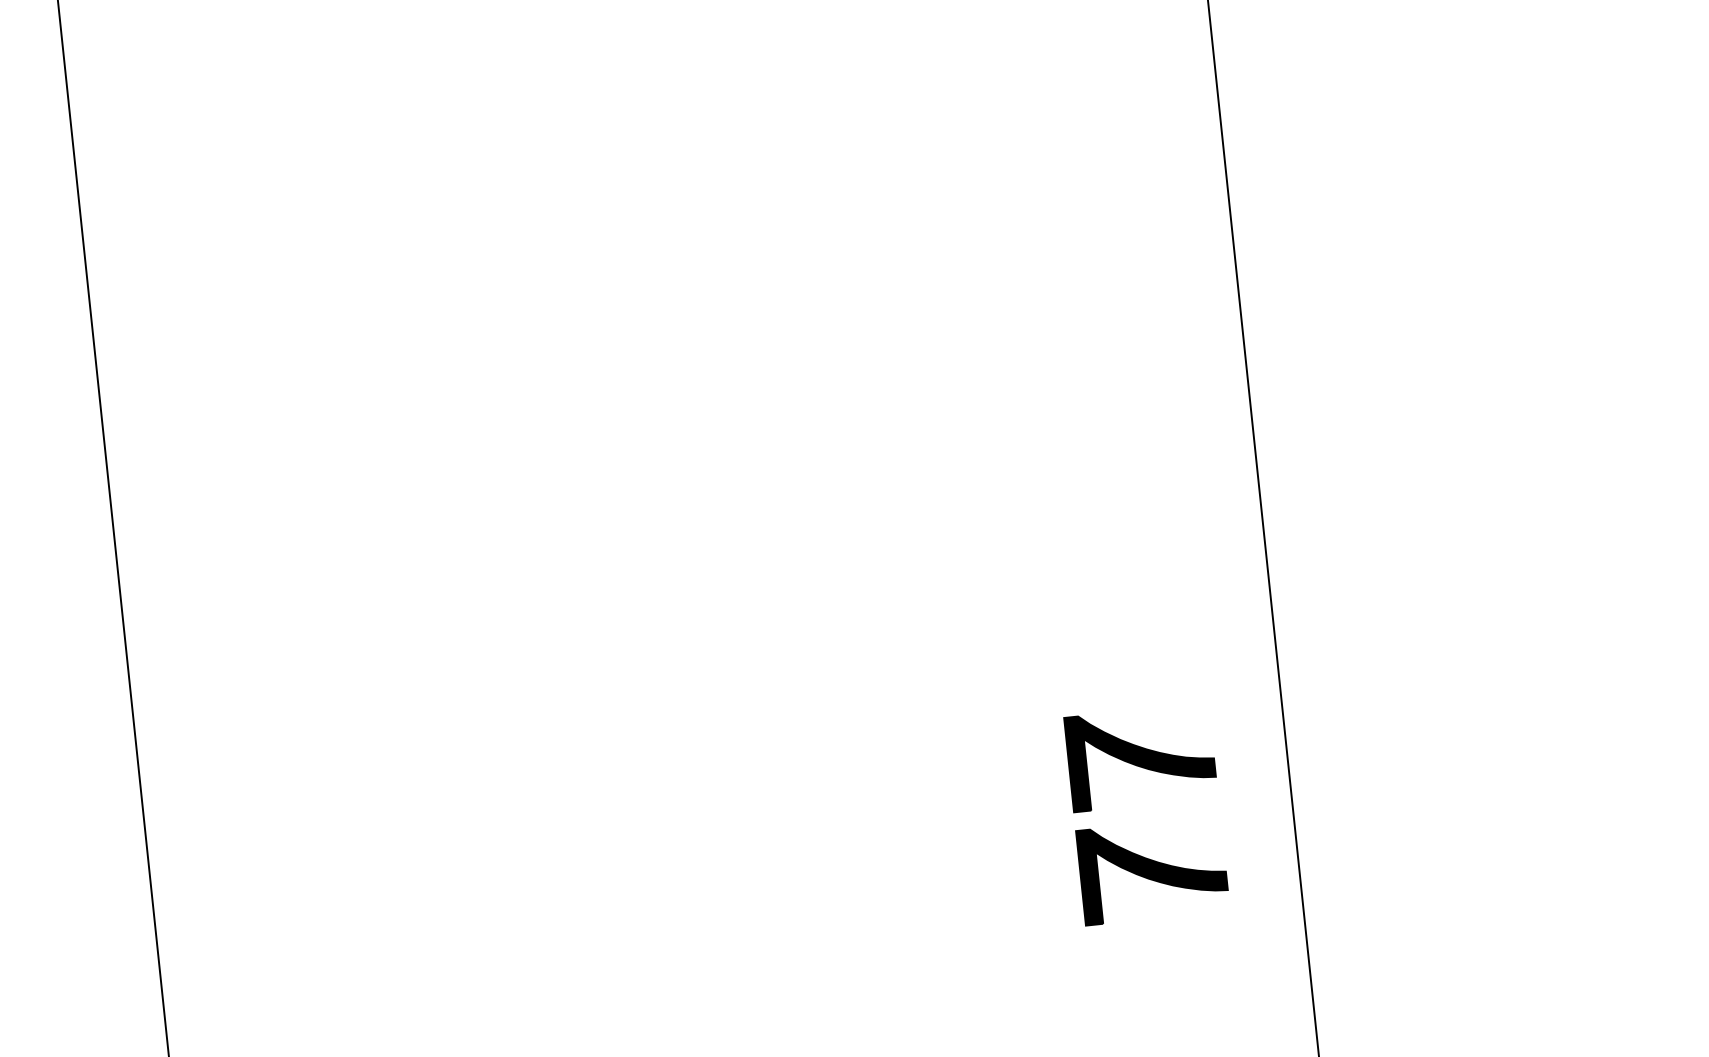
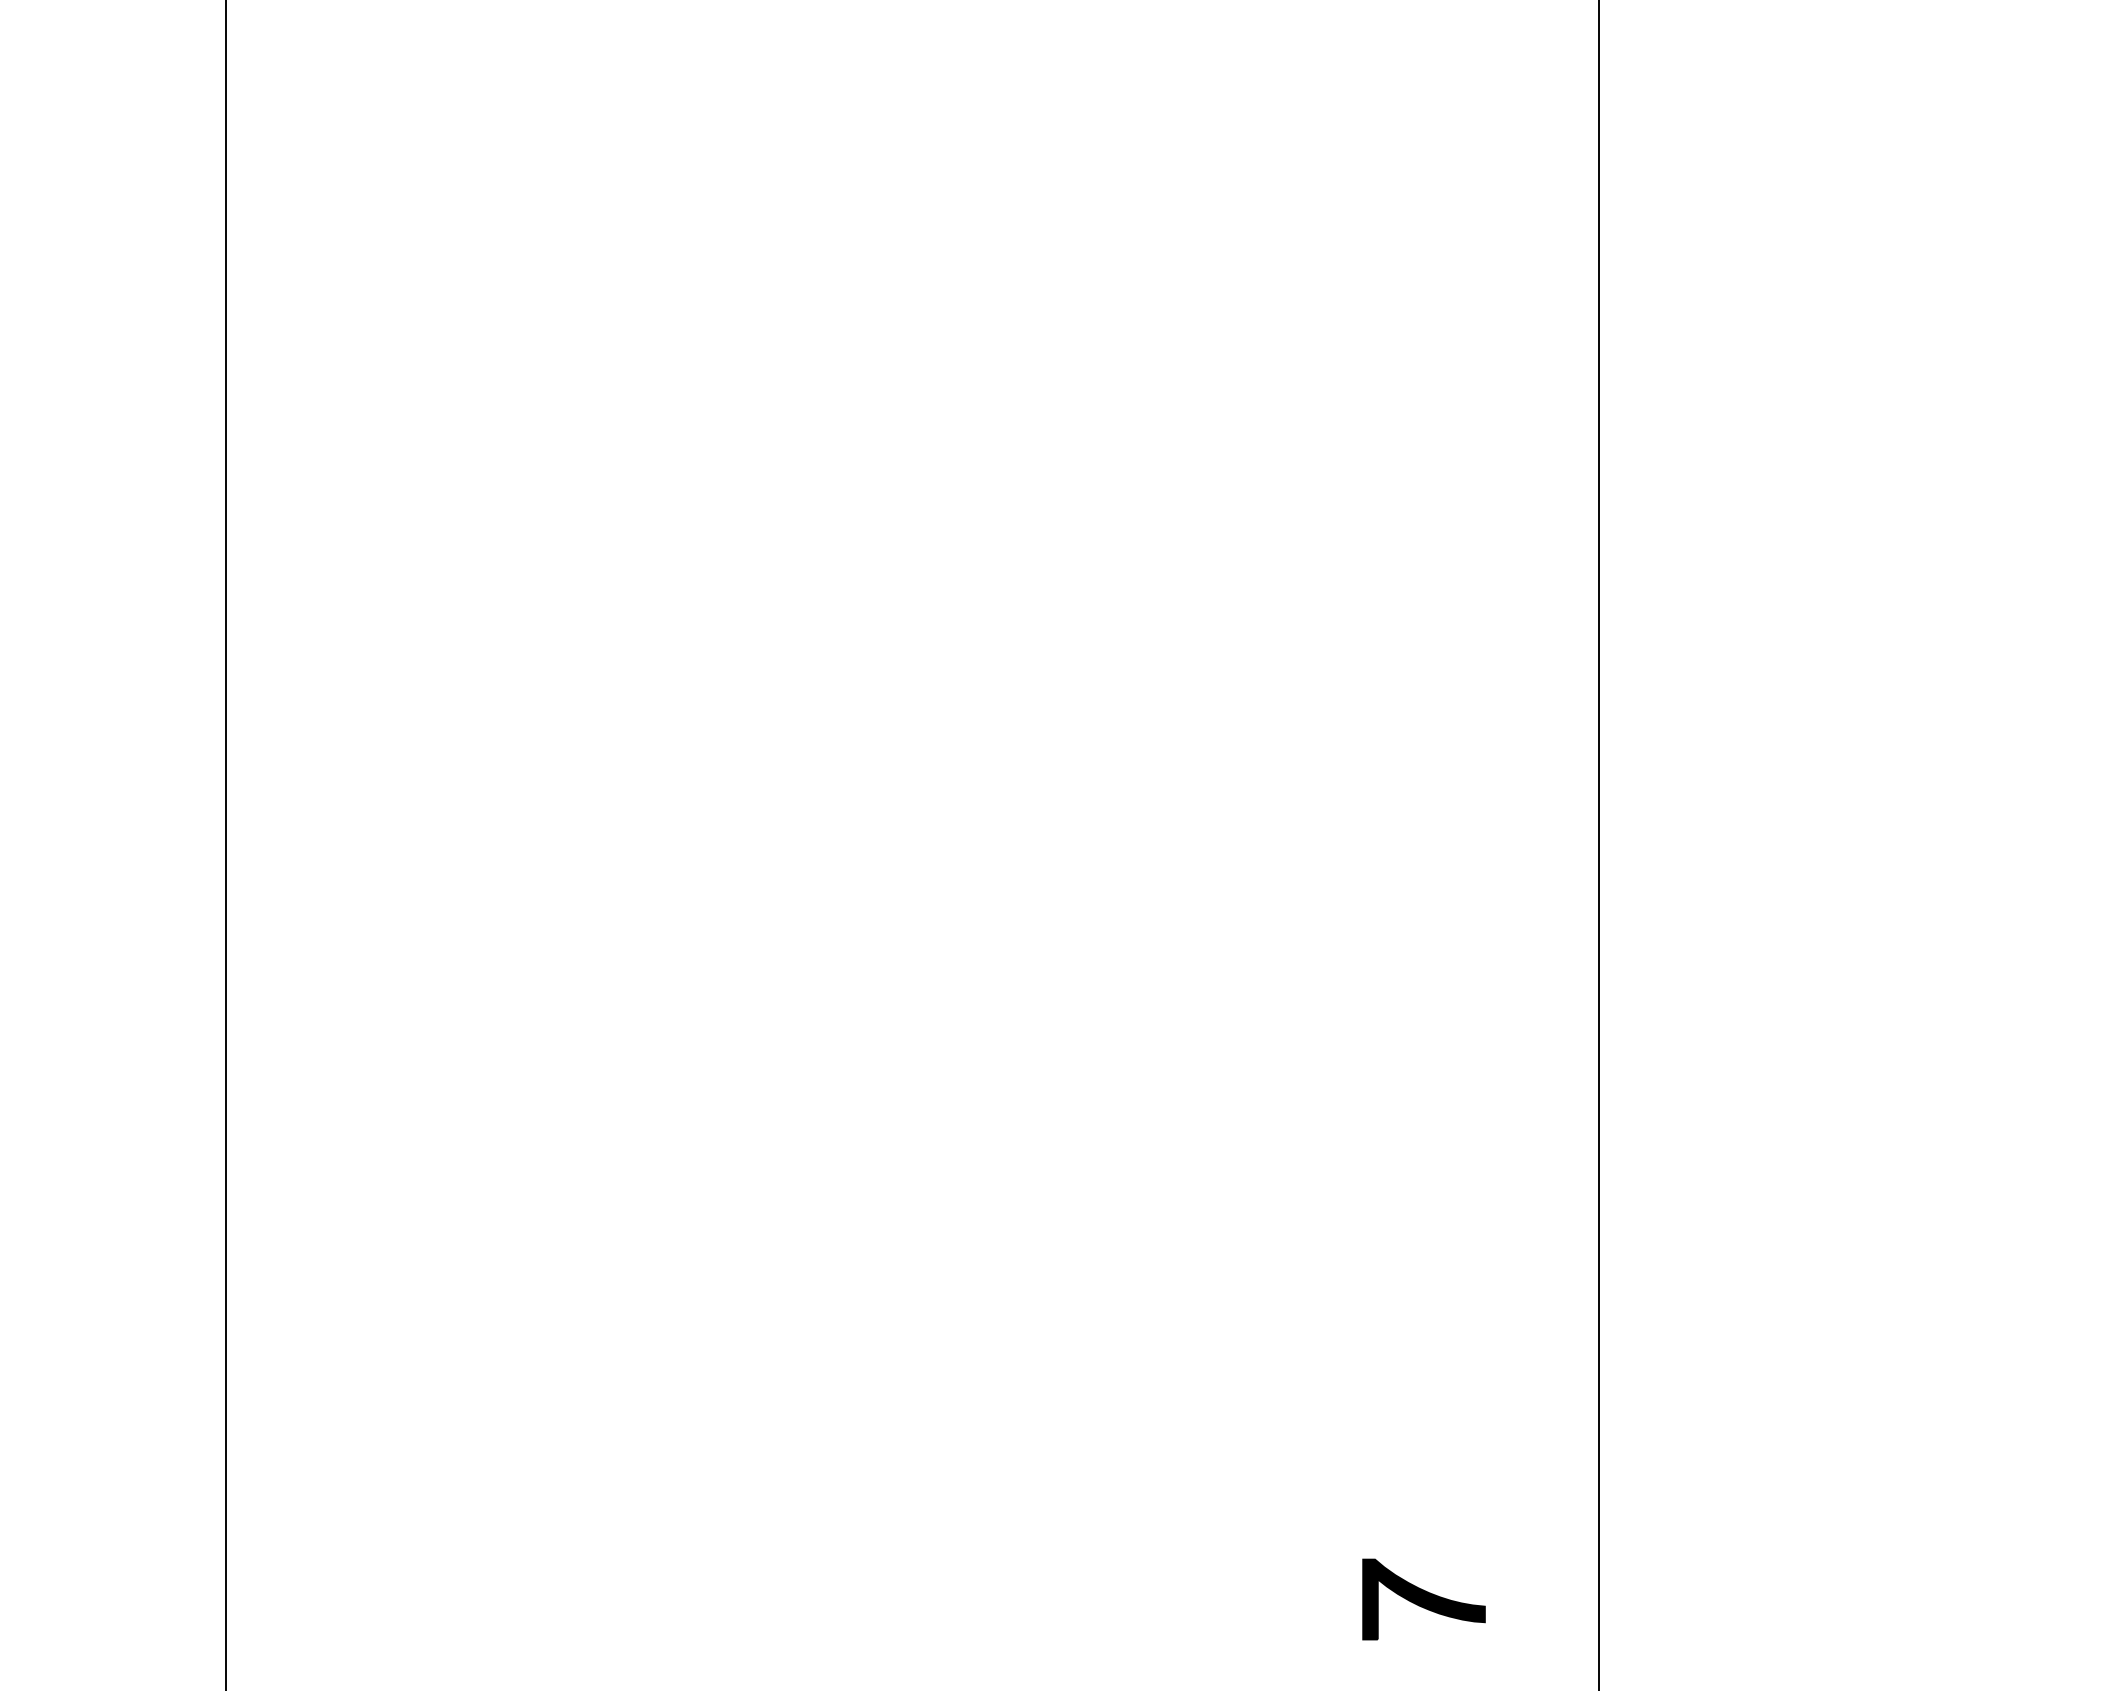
part: (1140, 757) -> (1423, 1462), removed
part: (1152, 870) -> (1423, 1599), size x0.7

